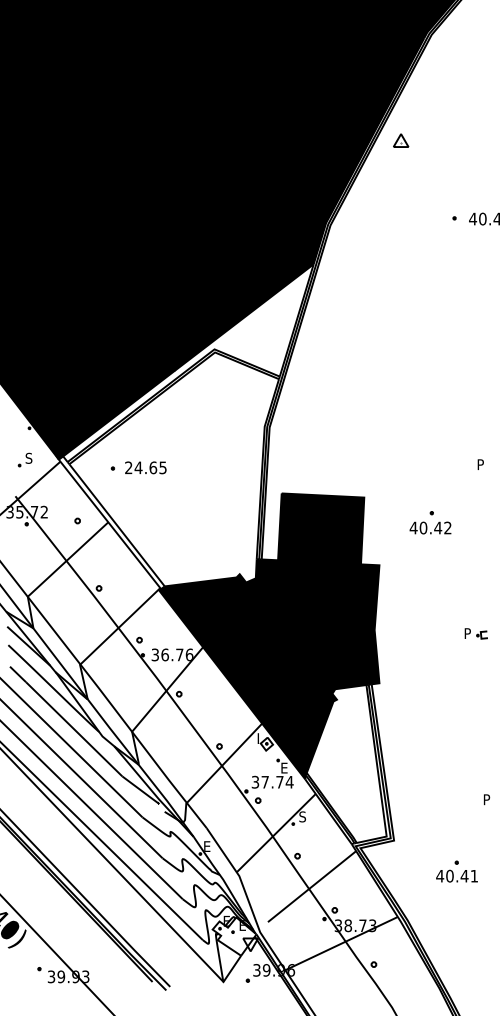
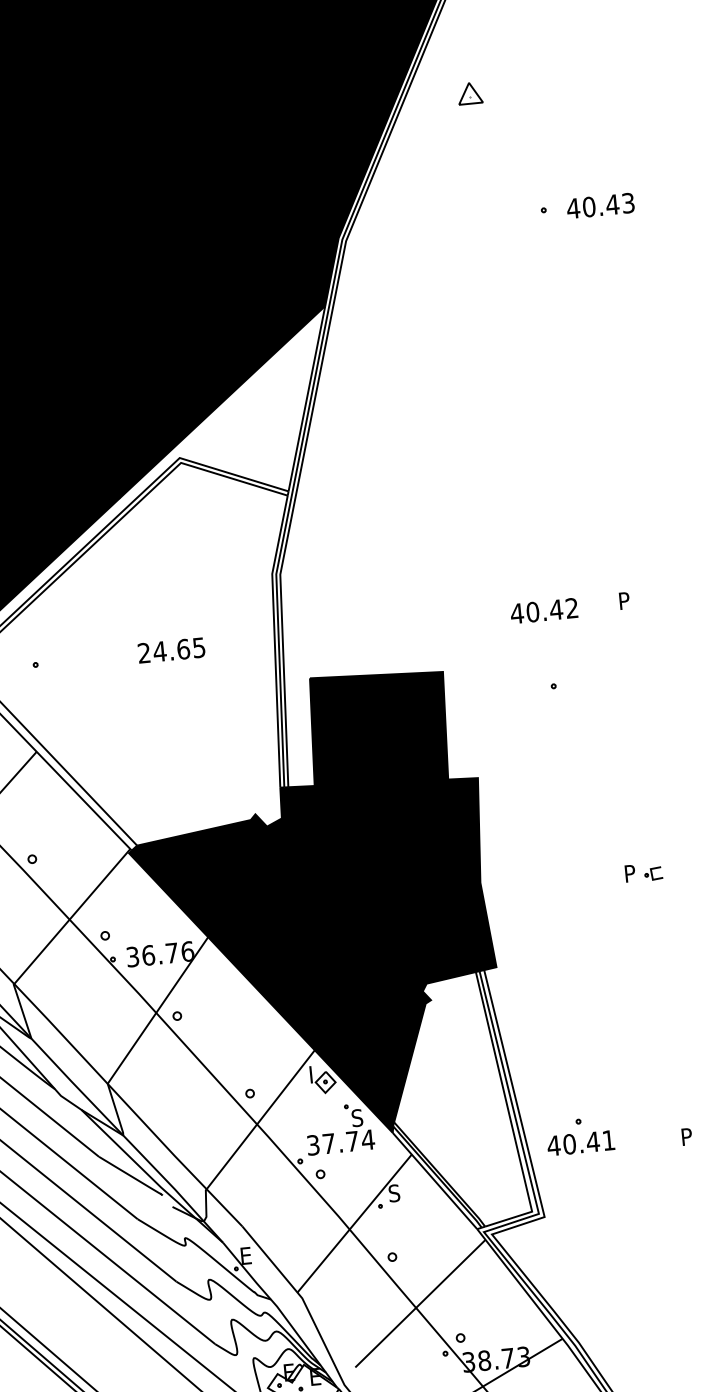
part: (401, 140) -> (470, 93), moved
text: (145, 467) -> (170, 649), moved
text: (430, 527) -> (544, 610), moved
text: (284, 767) -> (357, 1117), E -> S
part: (456, 871) -> (579, 1135), moved

